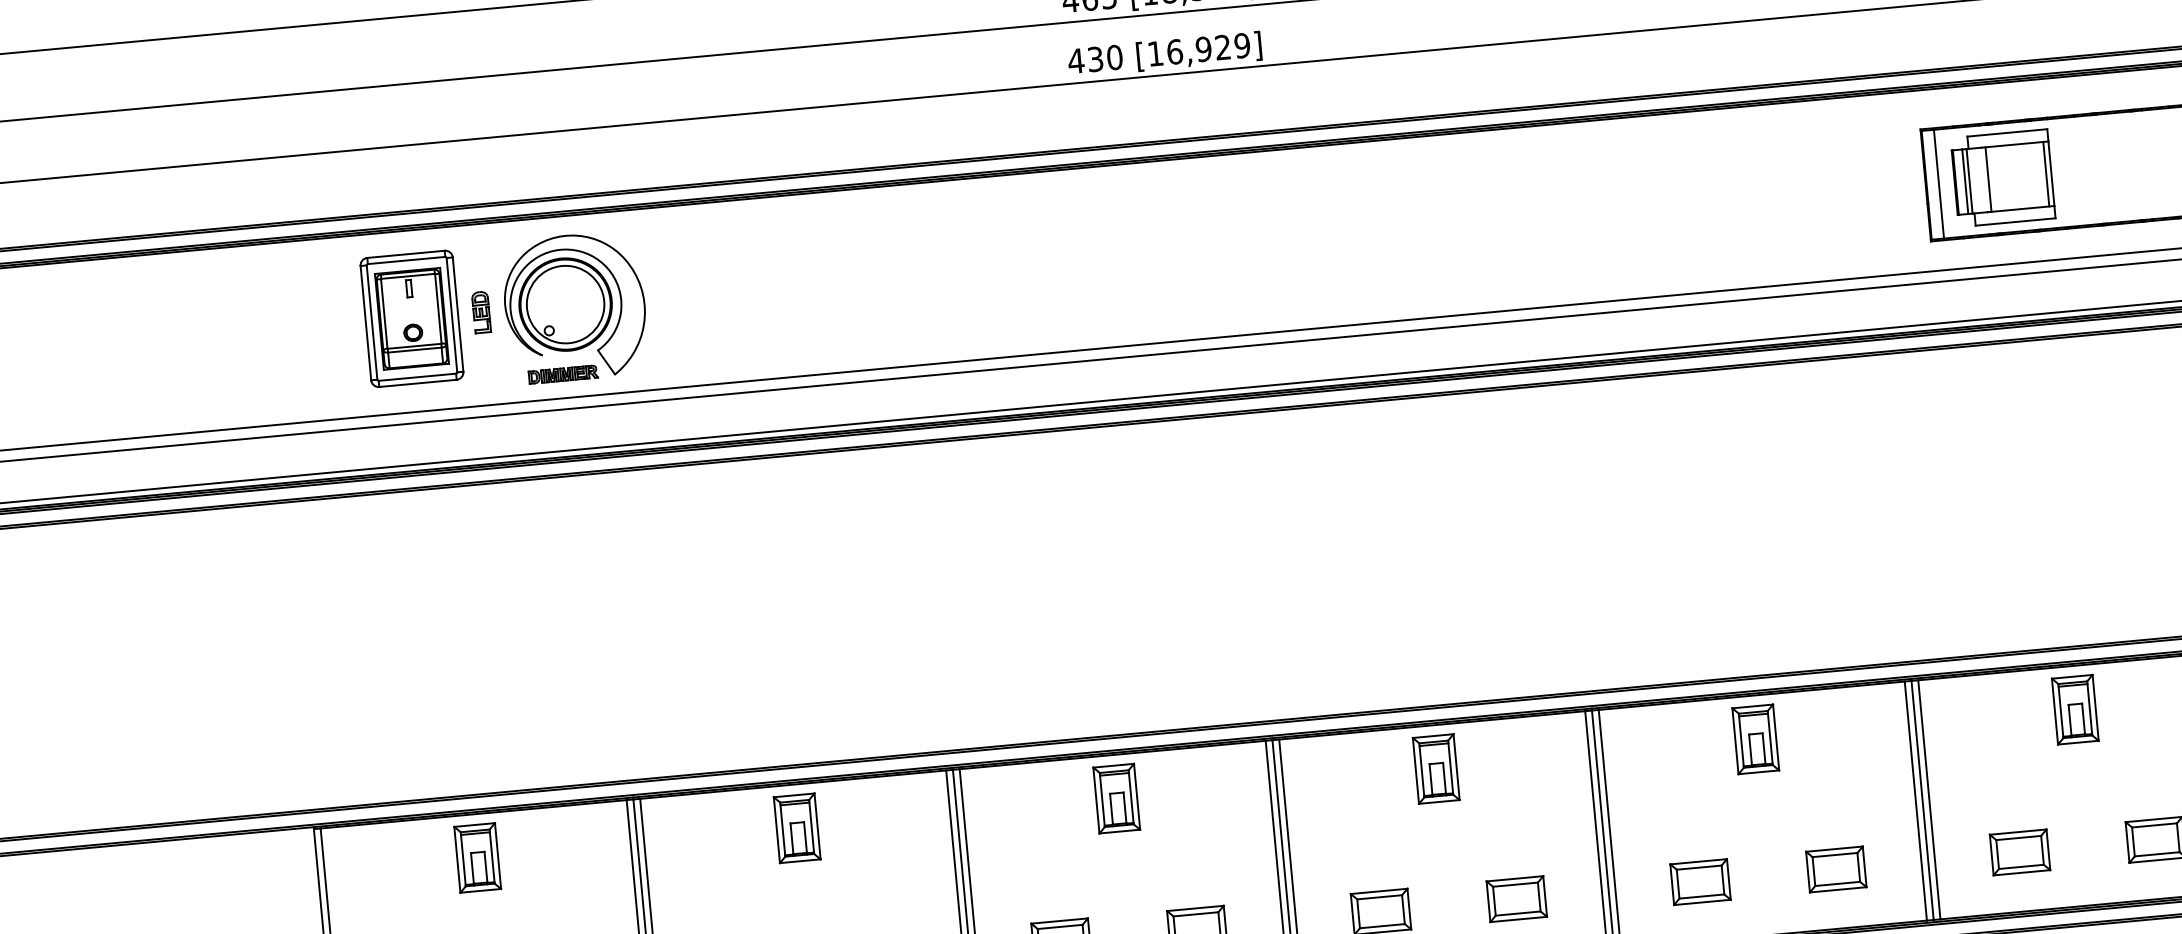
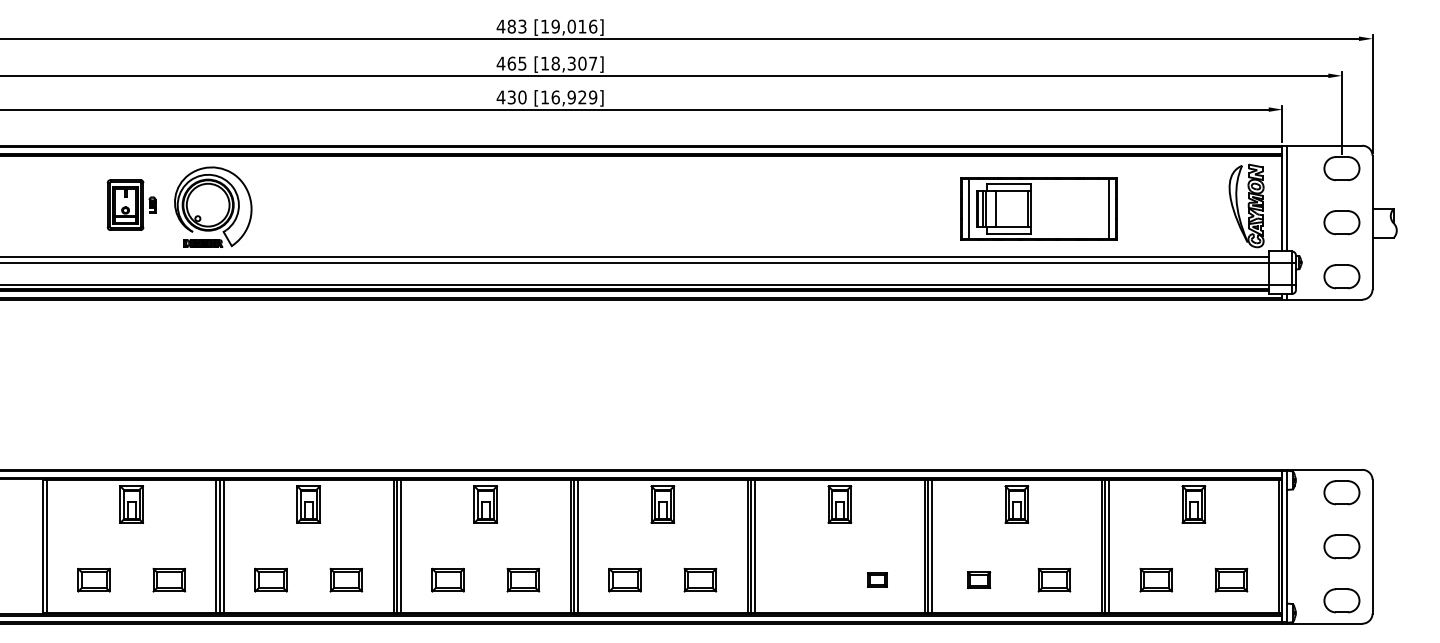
part: (427, 316) -> (131, 204), size x0.7
part: (2018, 851) -> (978, 579), size x0.7
part: (1836, 868) -> (877, 579), size x0.6
part: (1699, 880) -> (801, 579), removed

